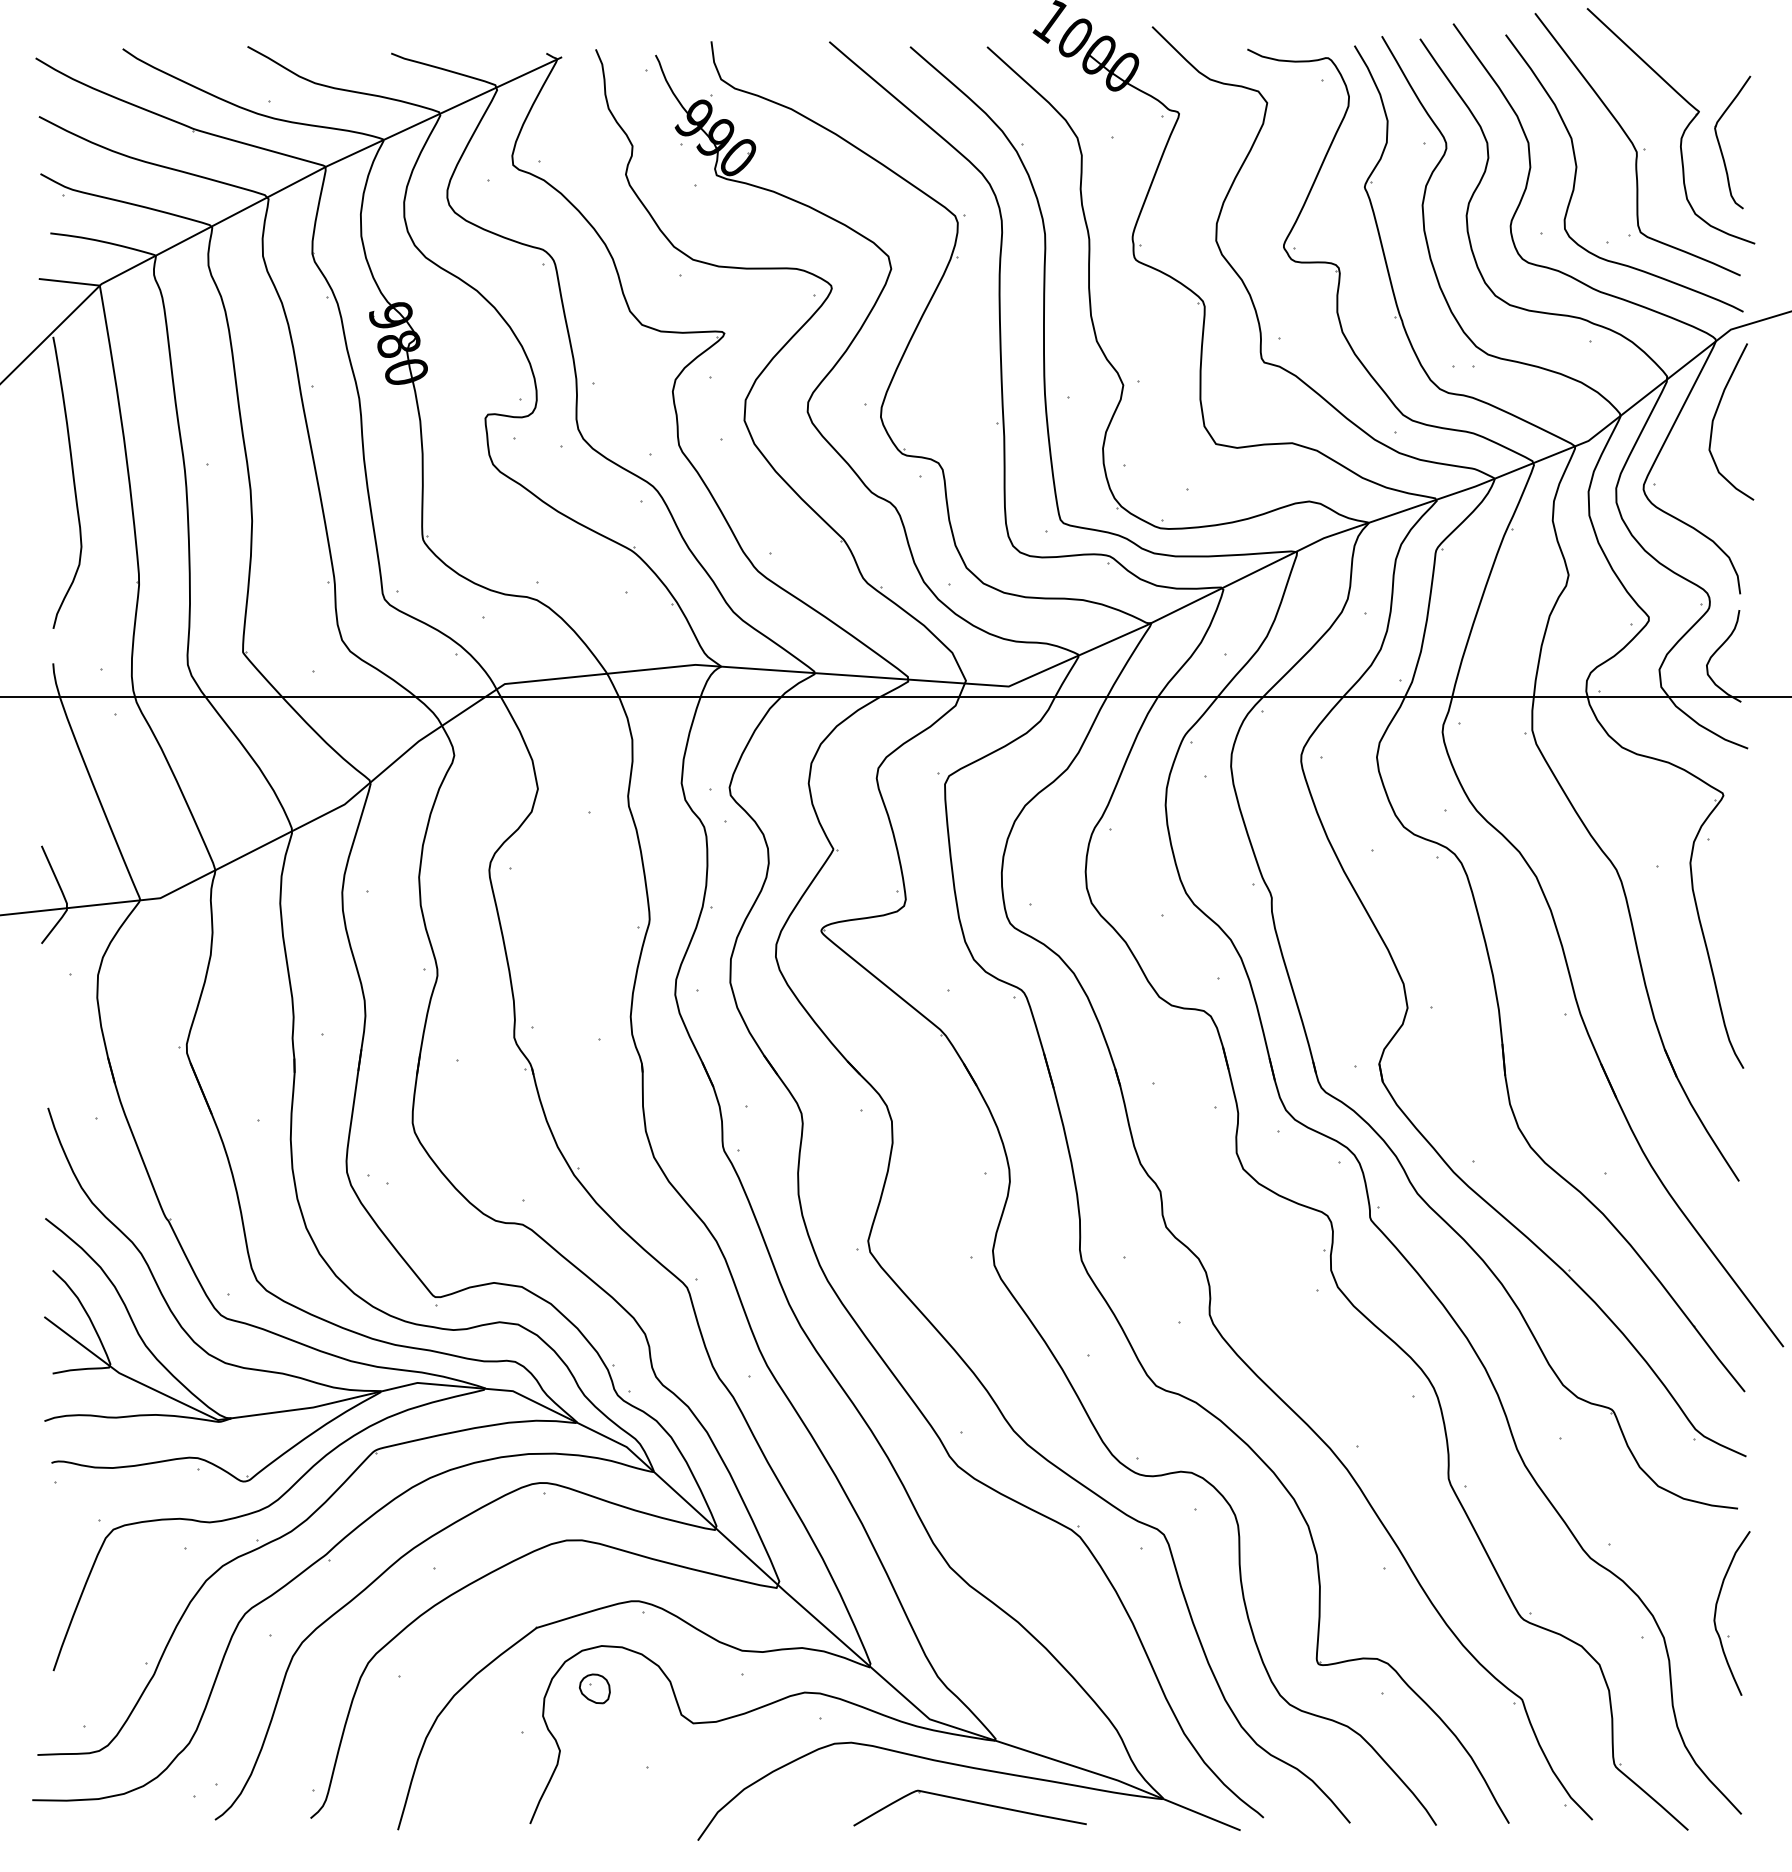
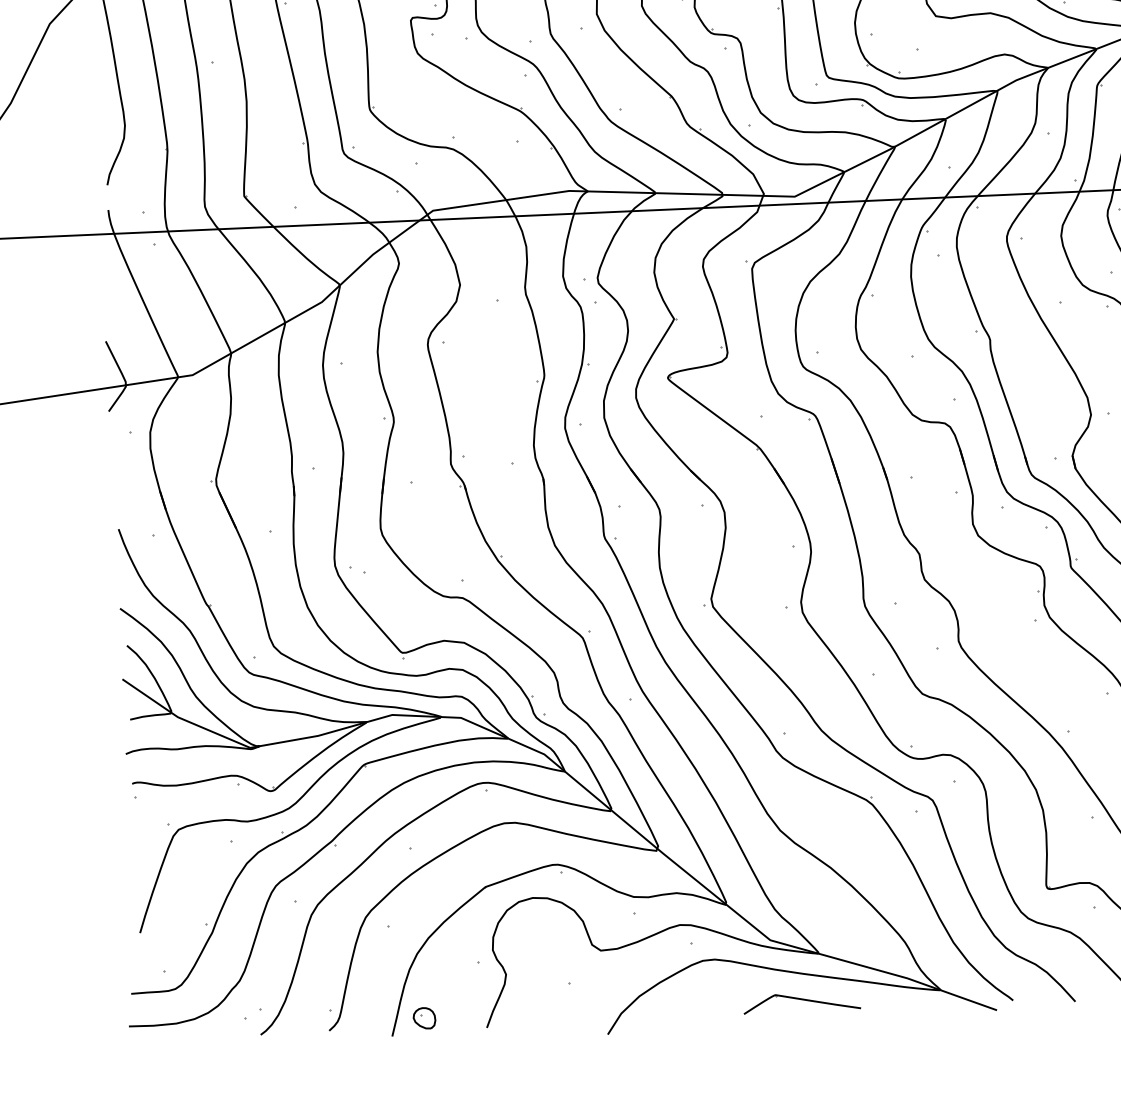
part: (594, 1688) -> (424, 1018), moved
part: (969, 1807) -> (801, 1002), size x0.7

